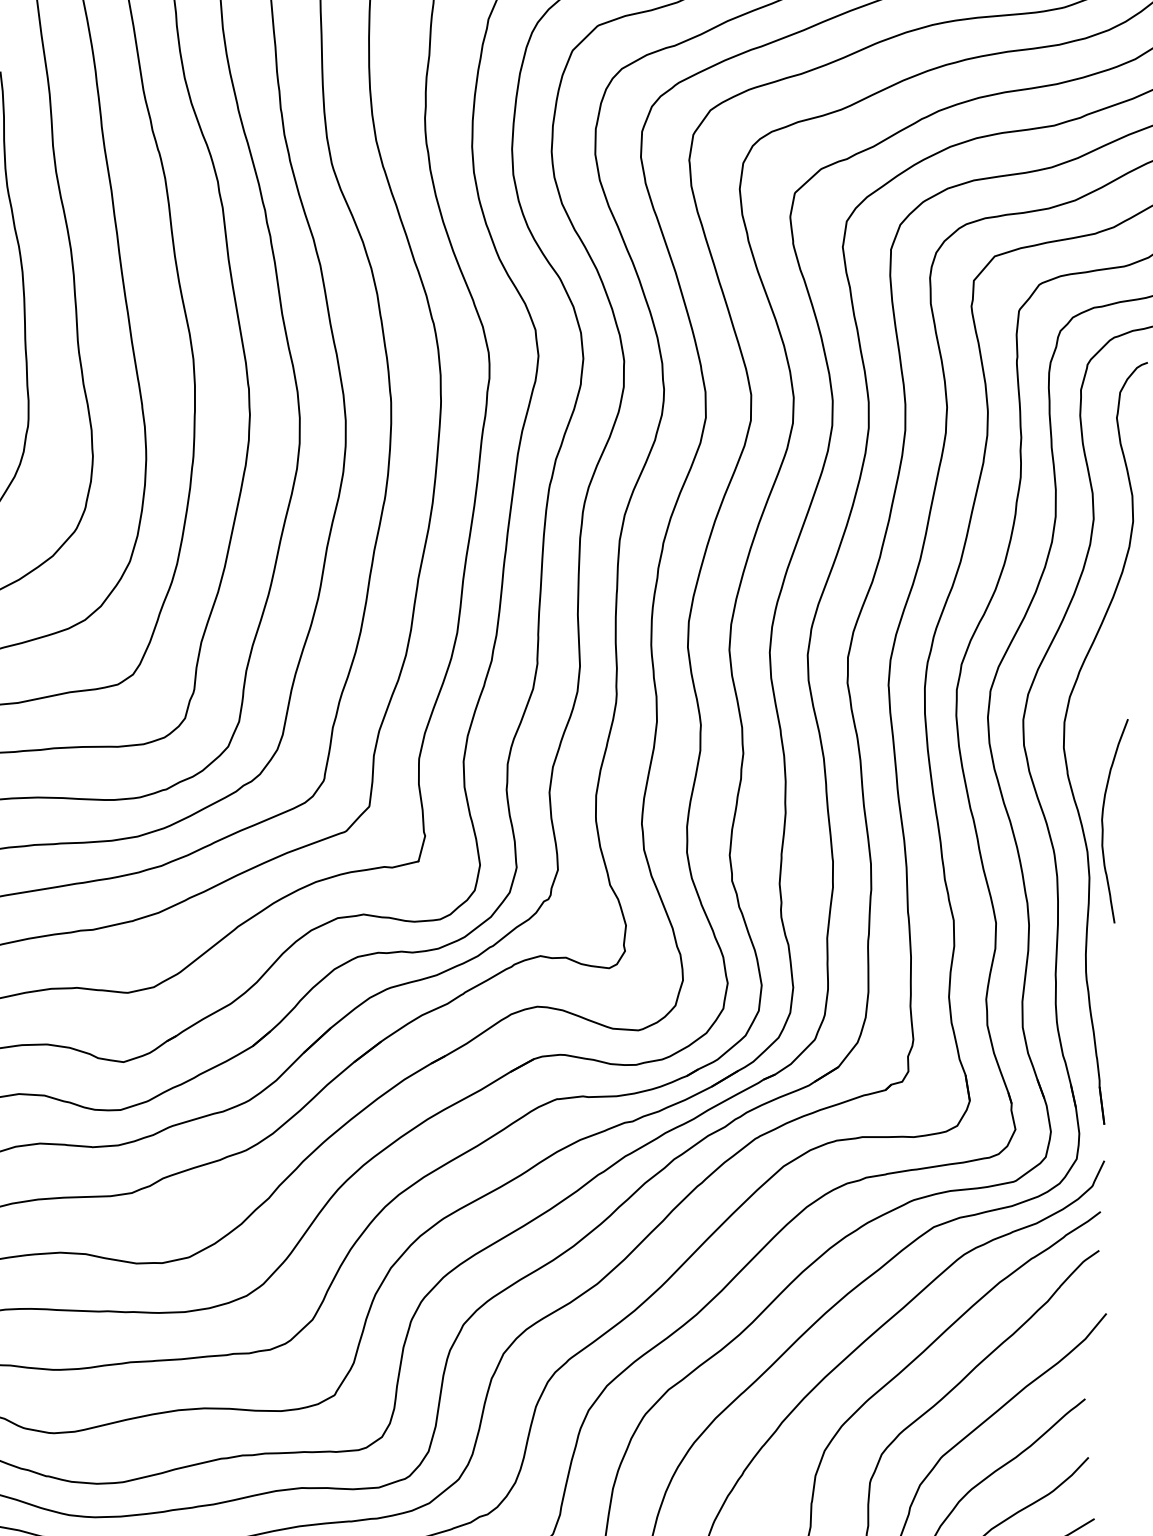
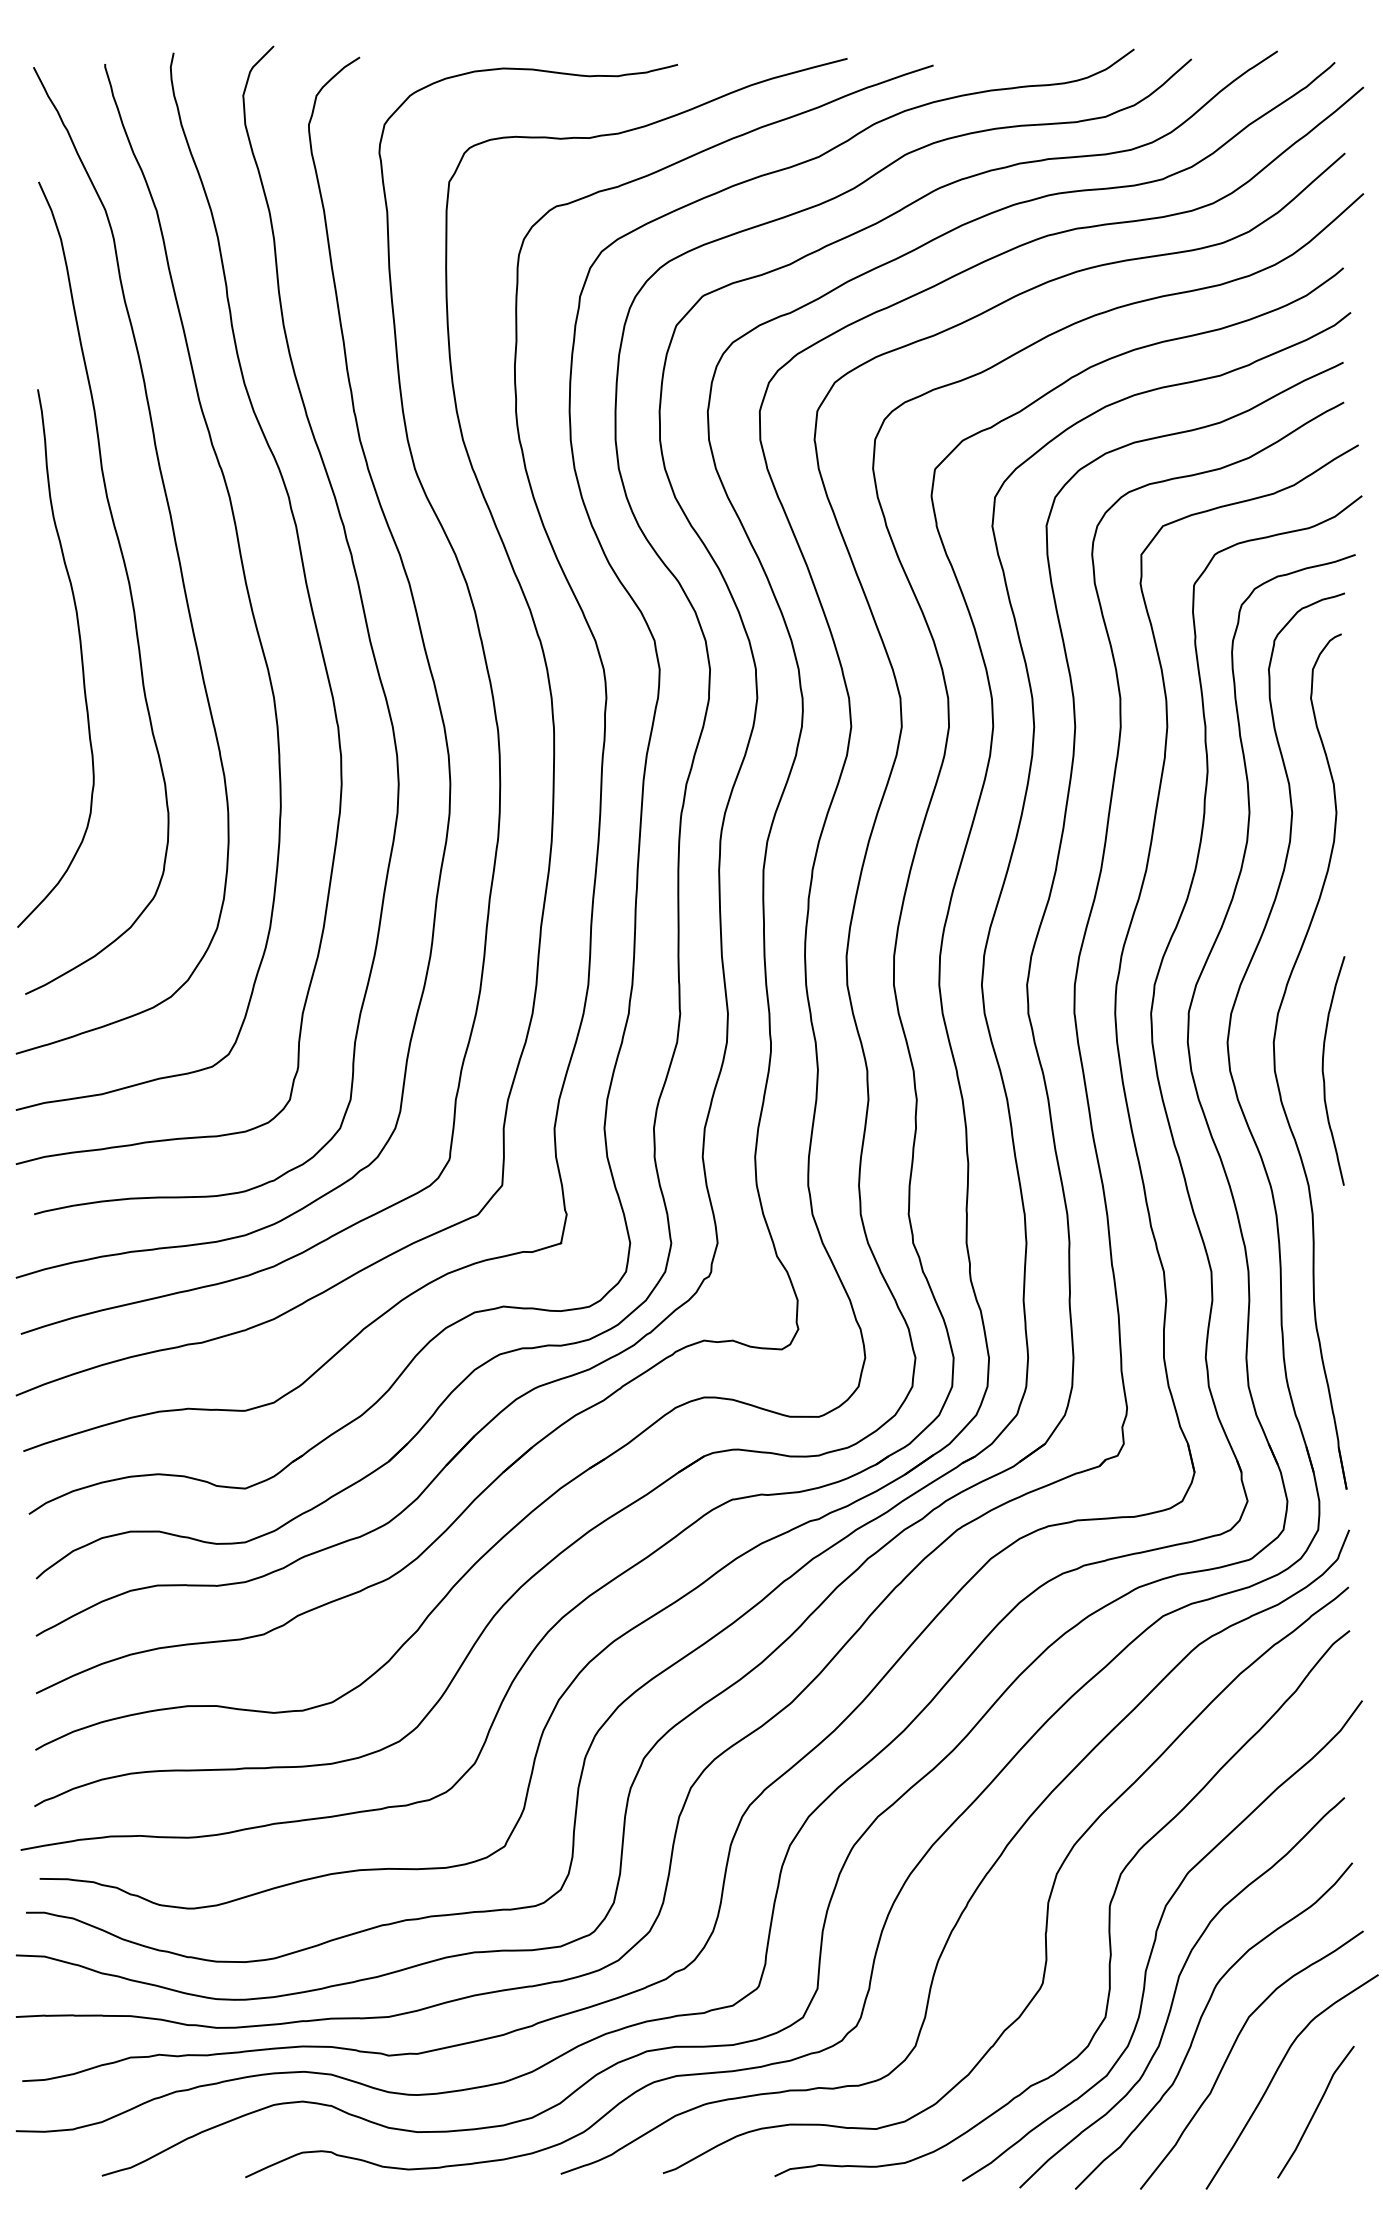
curve: (1103, 823) -> (1324, 1074), moved

